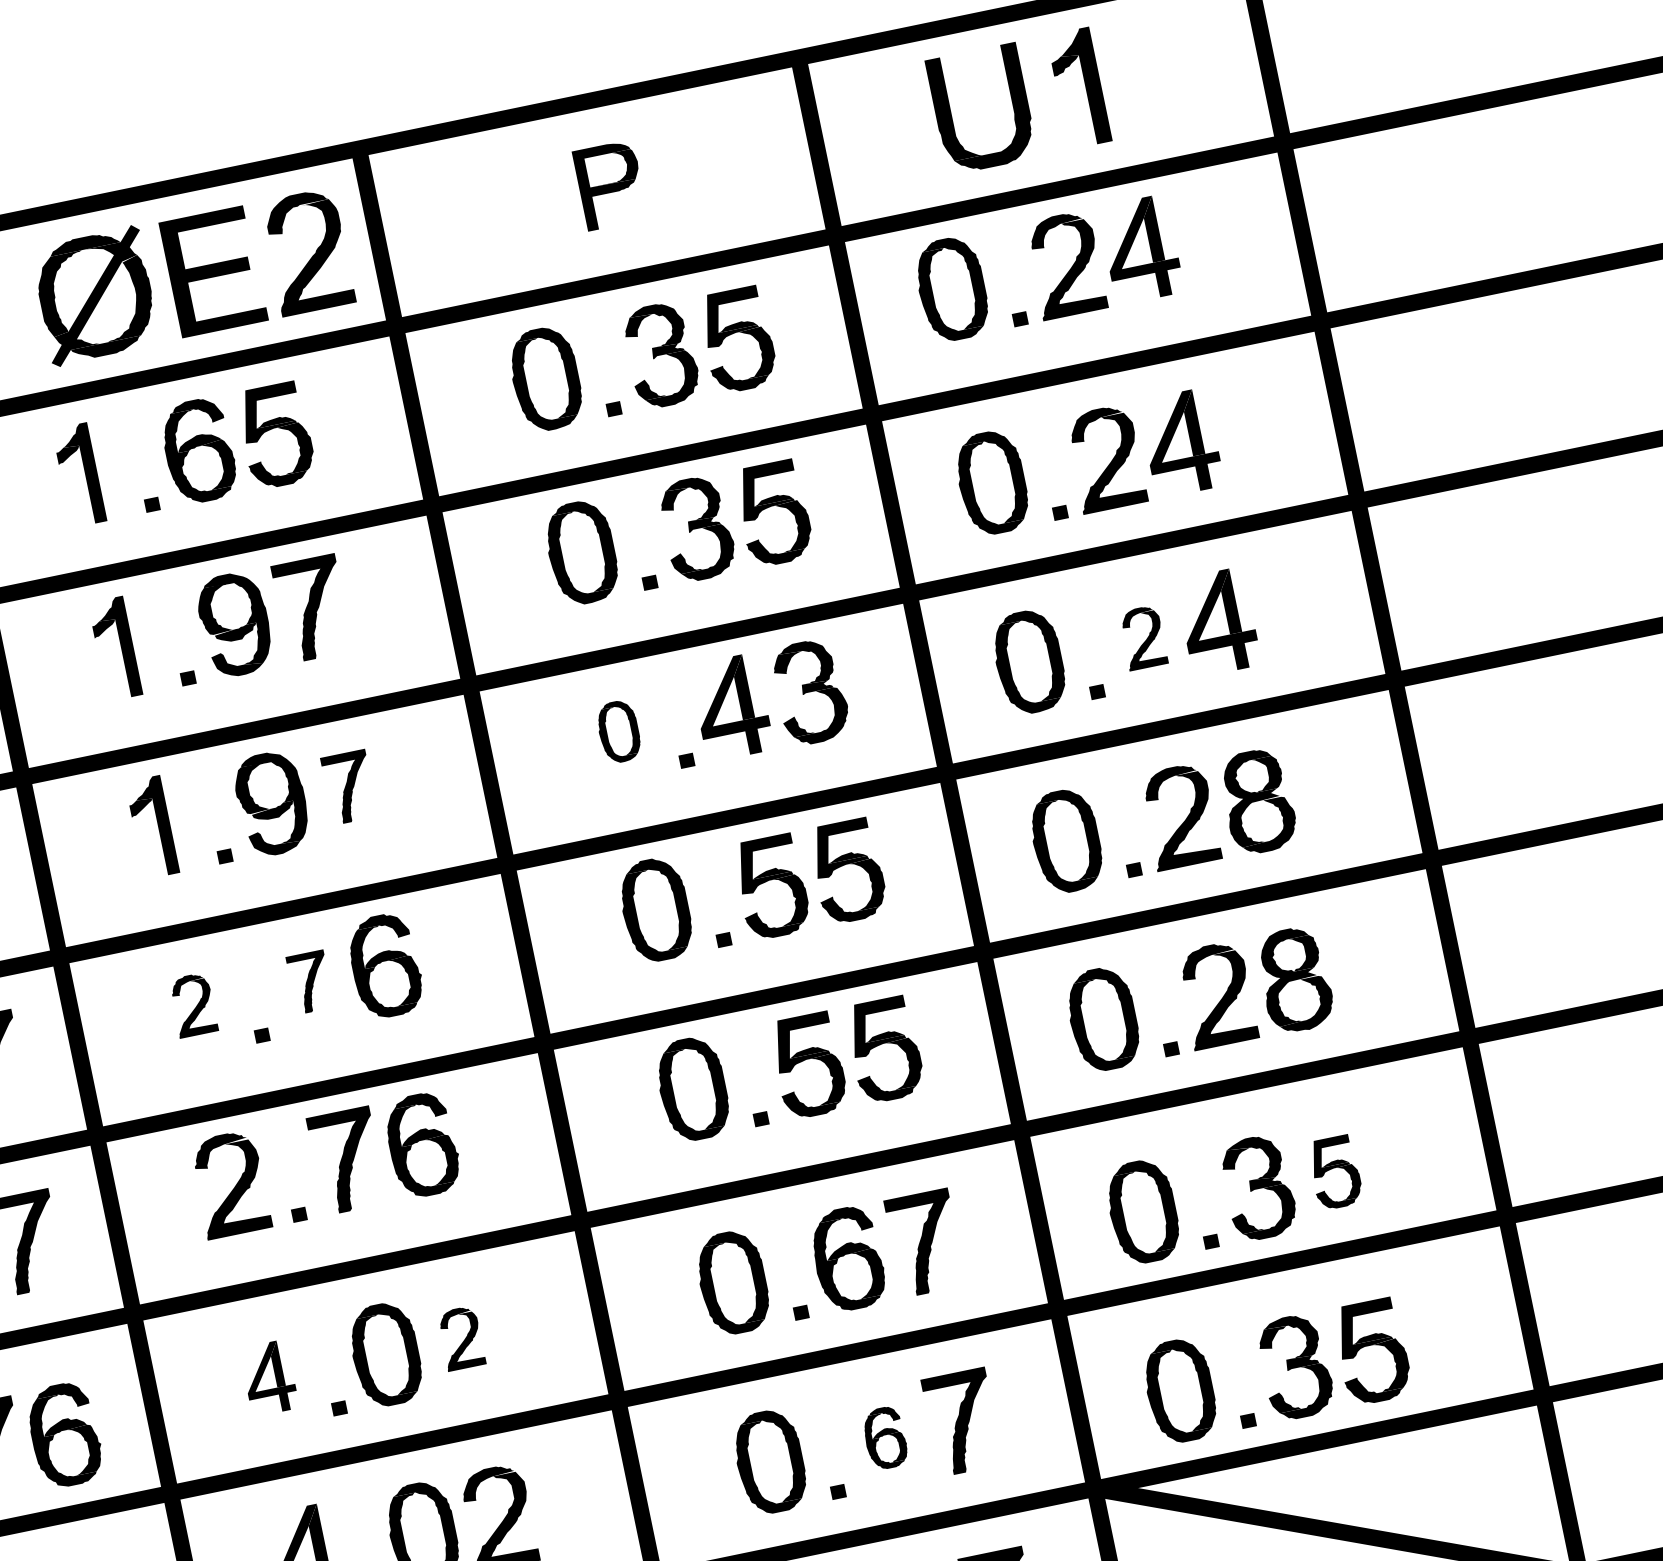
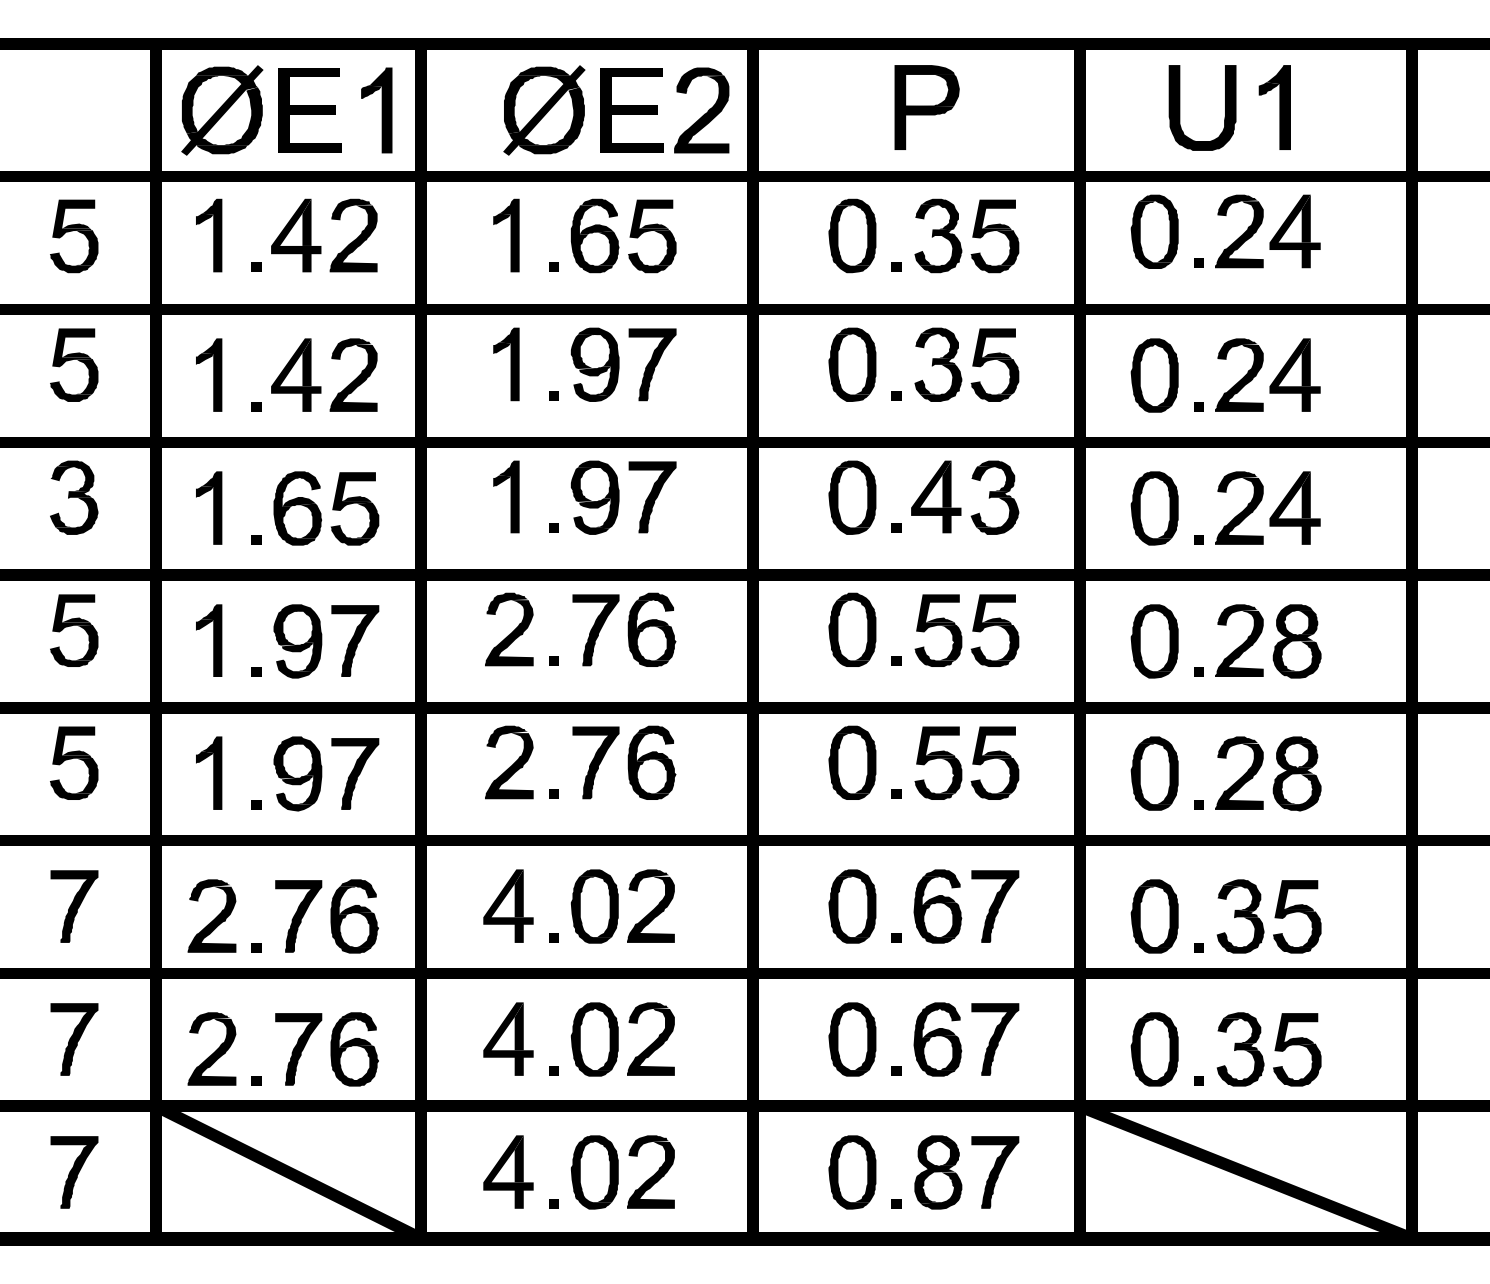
part: (609, 185) -> (926, 107), size x1.43
part: (1143, 637) -> (1239, 507), size x1.67
part: (618, 731) -> (852, 497), size x1.67
part: (349, 787) -> (652, 497), size x1.43
part: (309, 982) -> (595, 630), size x1.67
part: (193, 1005) -> (509, 629), size x1.67
part: (1335, 1172) -> (1297, 916), size x1.43
part: (460, 1337) -> (650, 905), size x1.67
part: (269, 1377) -> (508, 905), size x1.43
part: (884, 1438) -> (937, 1039), size x1.67

